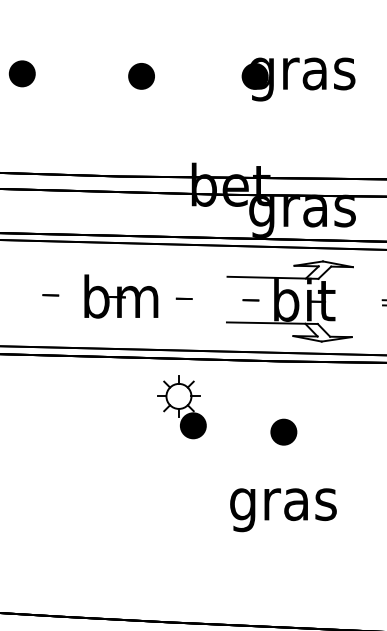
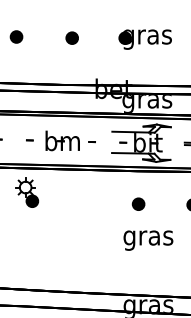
part: (182, 406) -> (27, 192), moved
text: (283, 509) -> (148, 240), moved

